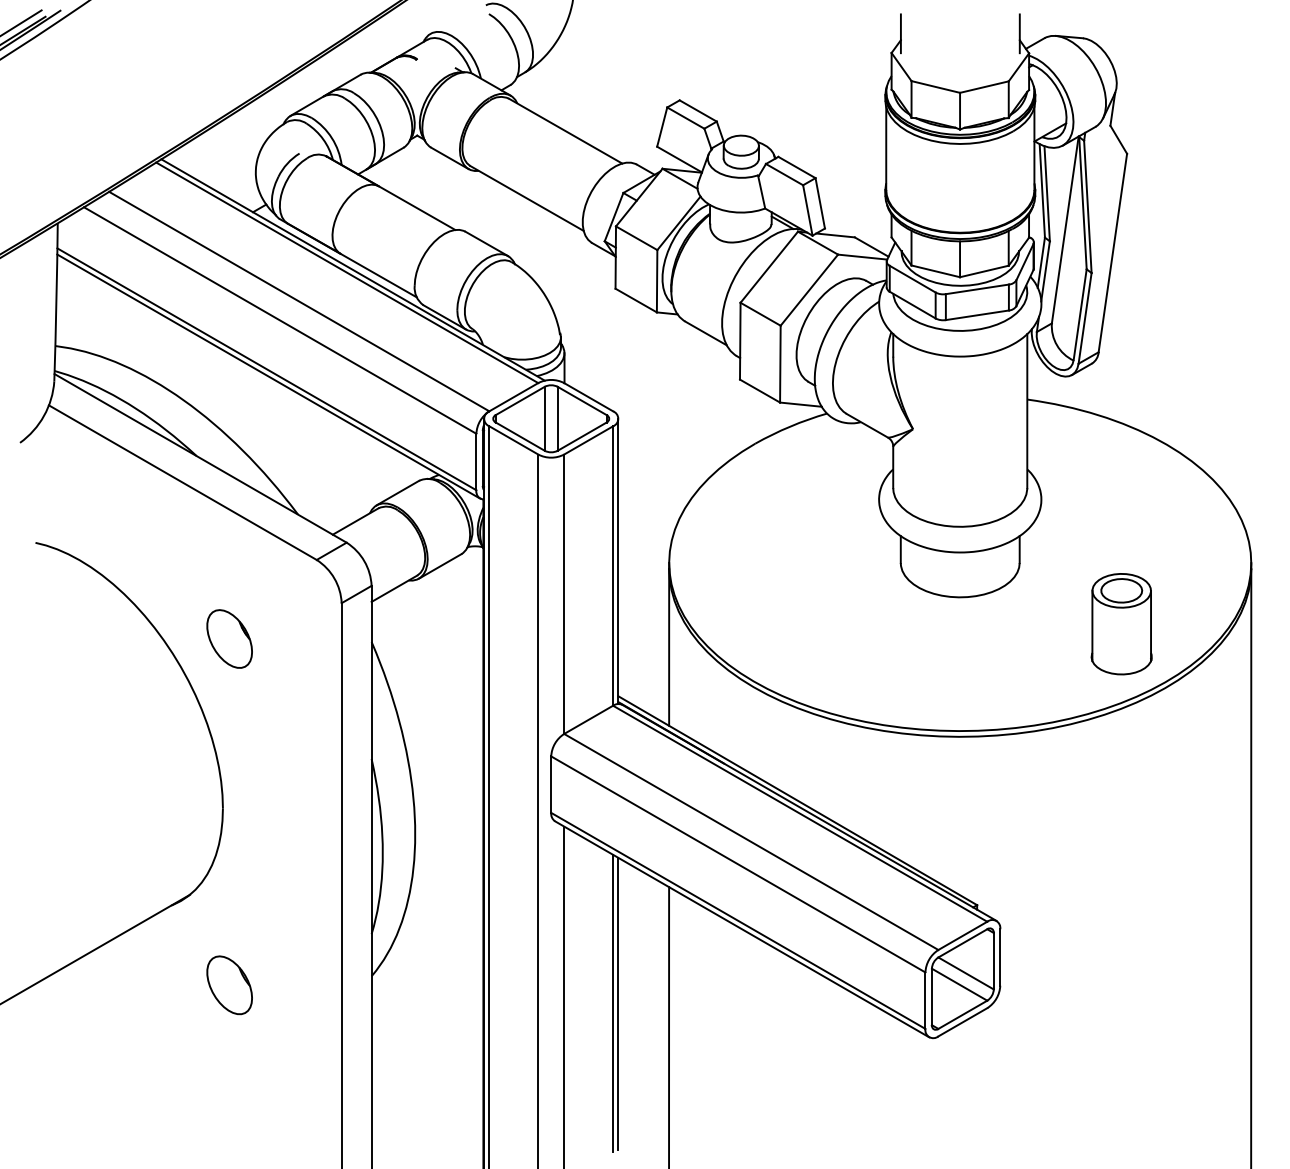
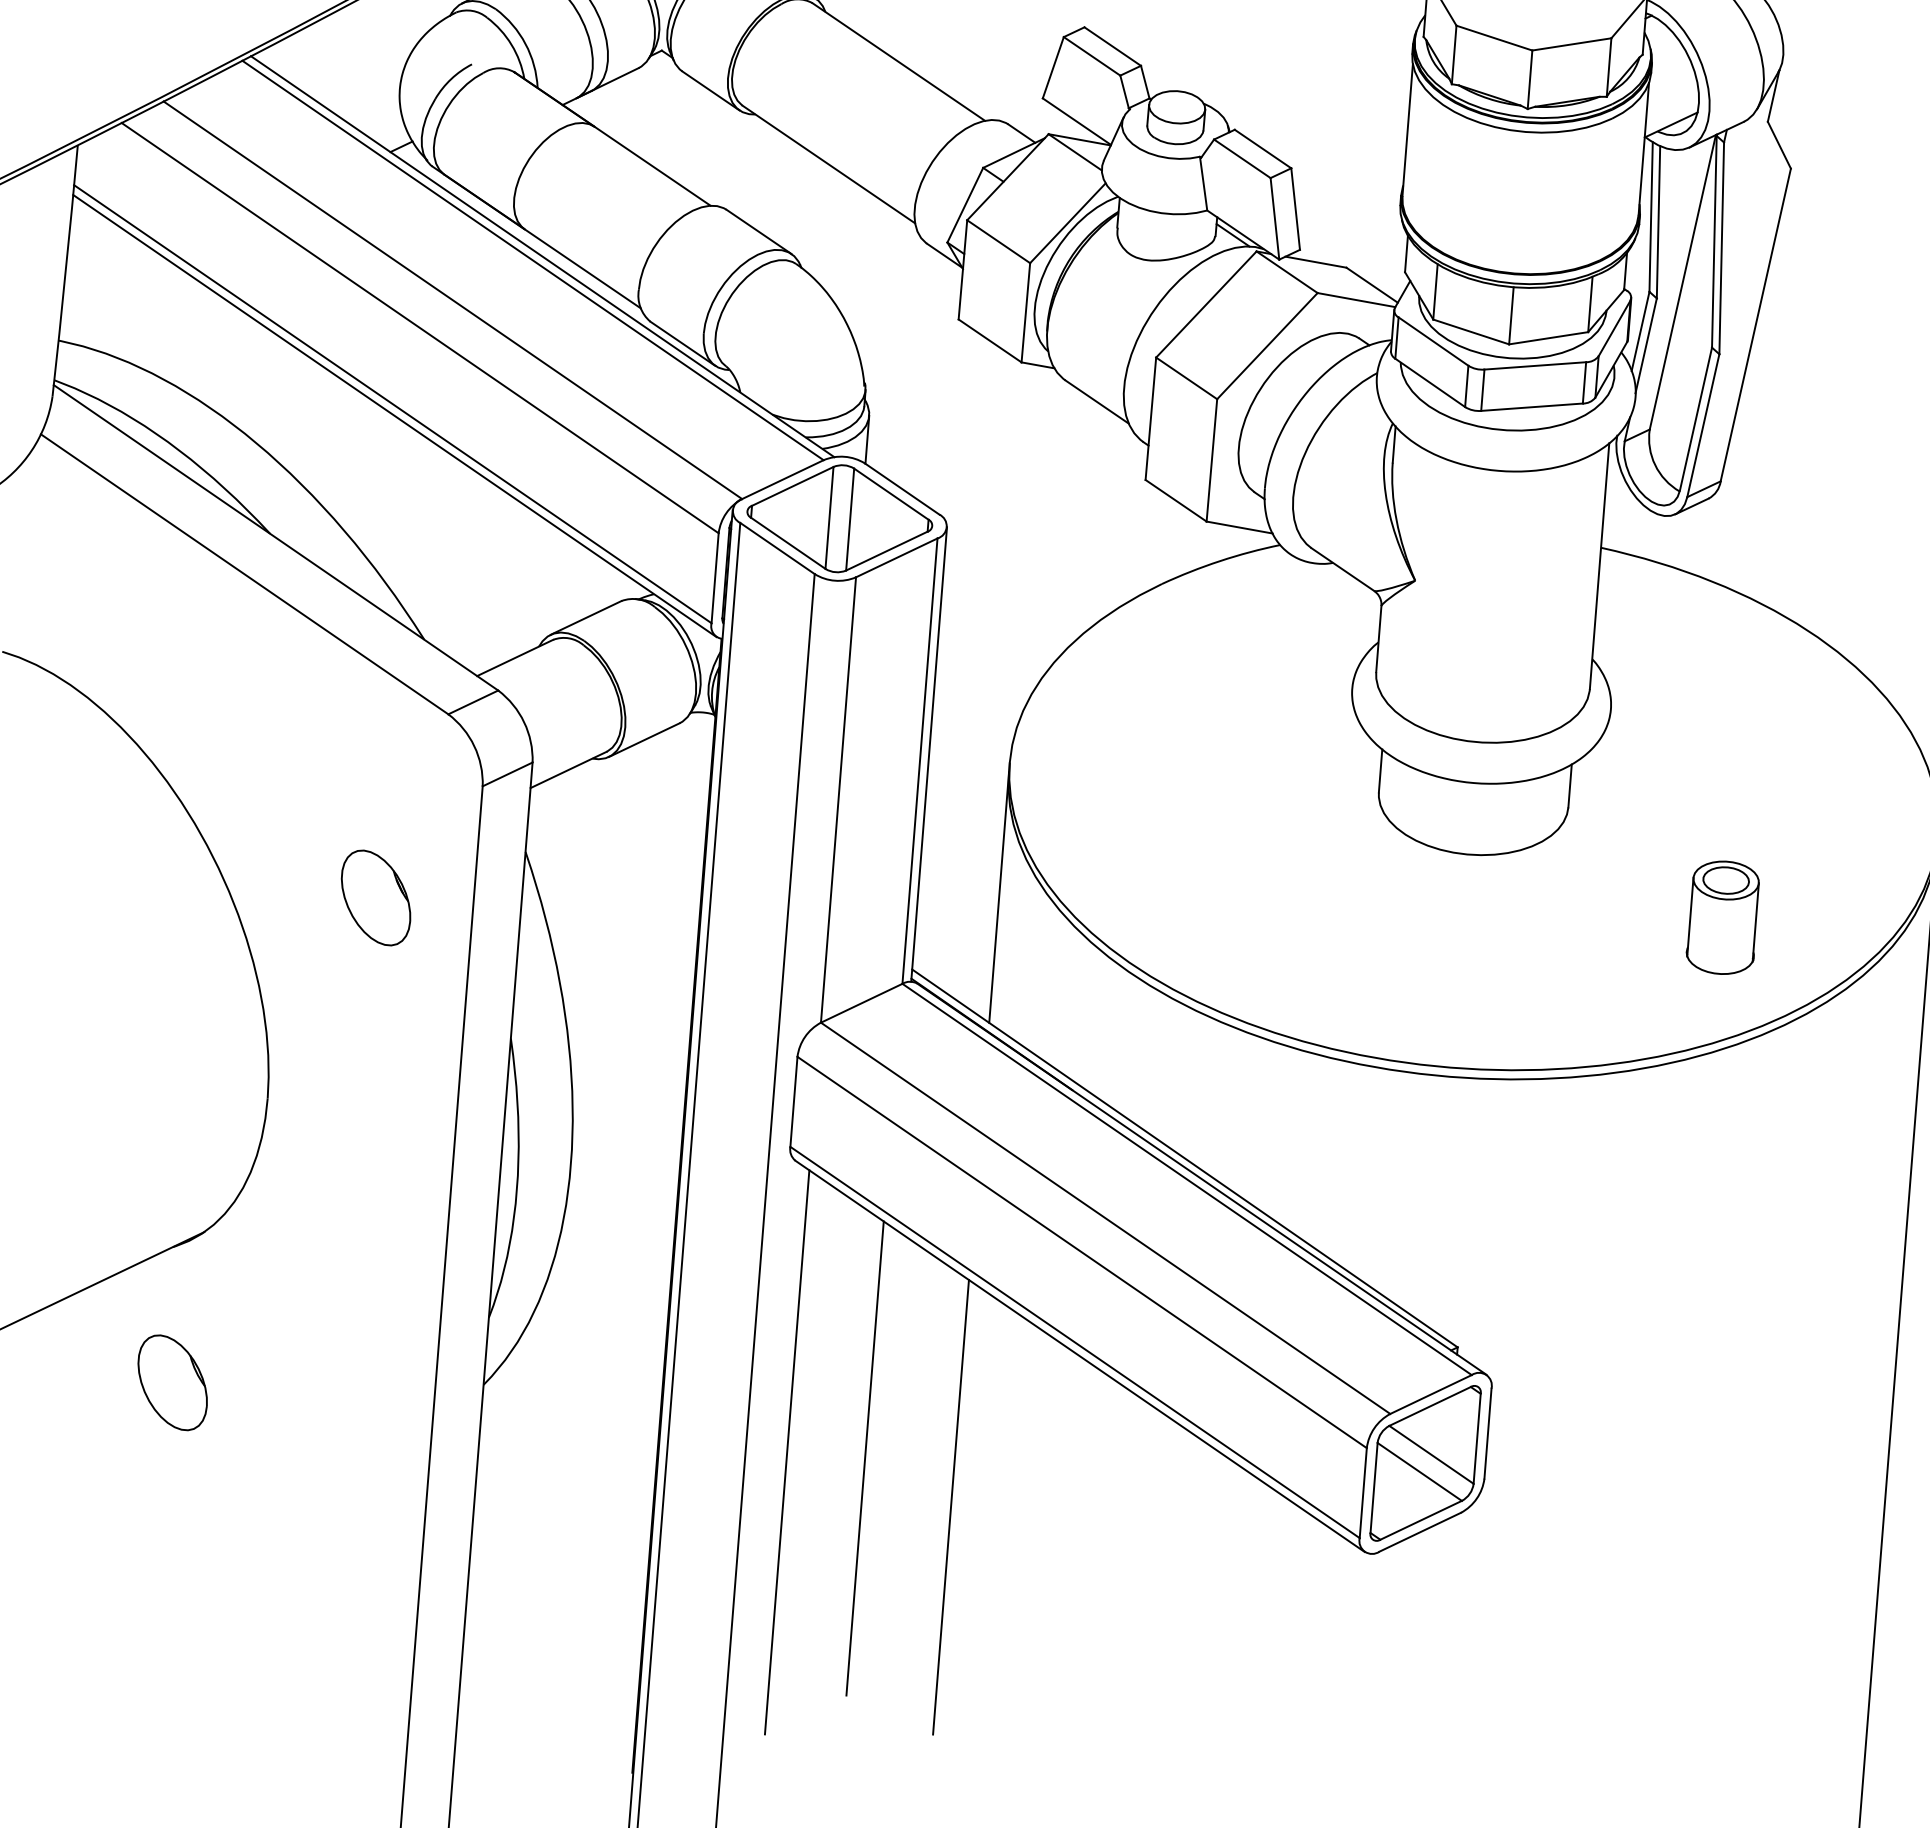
part: (1121, 624) -> (1722, 918), size x0.7
part: (229, 638) -> (375, 897), moved
part: (229, 985) -> (172, 1383), moved
line: (618, 1003) -> (873, 1459), removed

